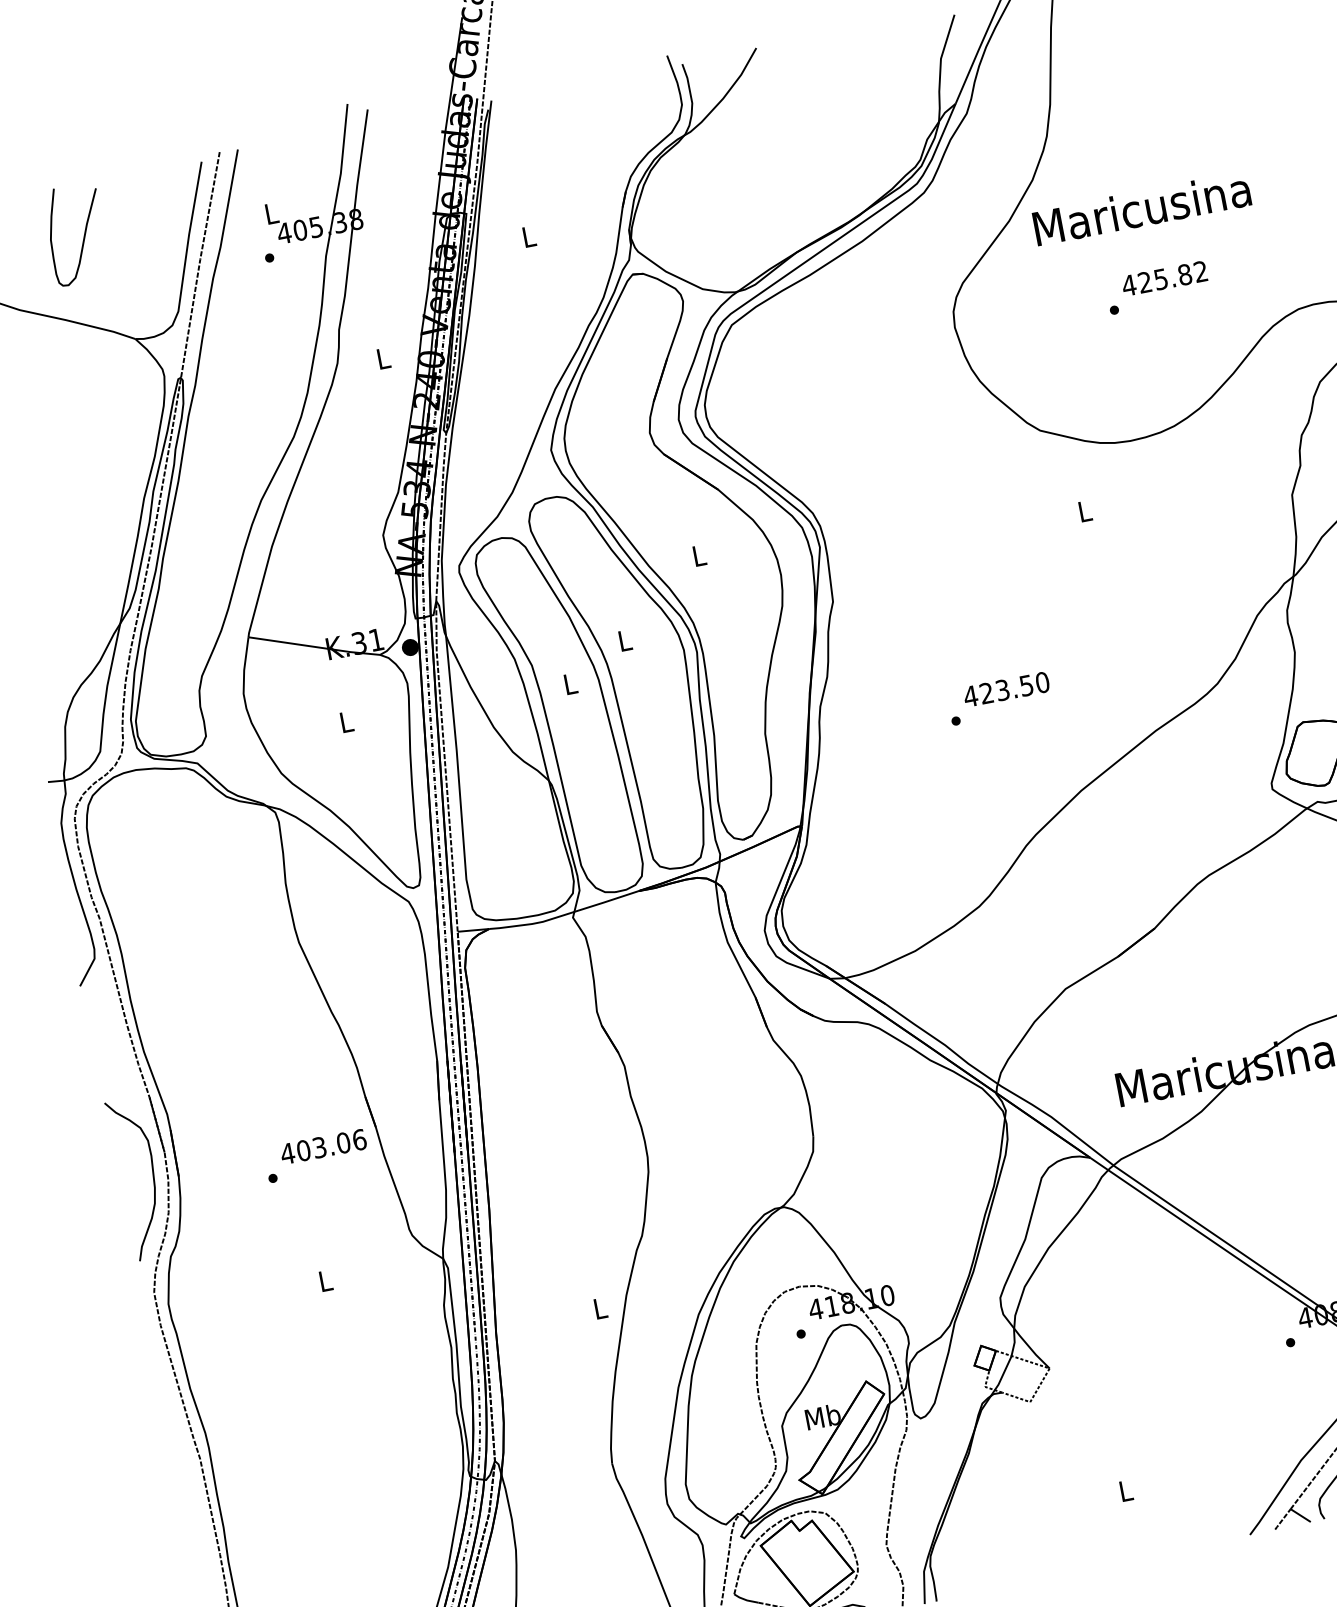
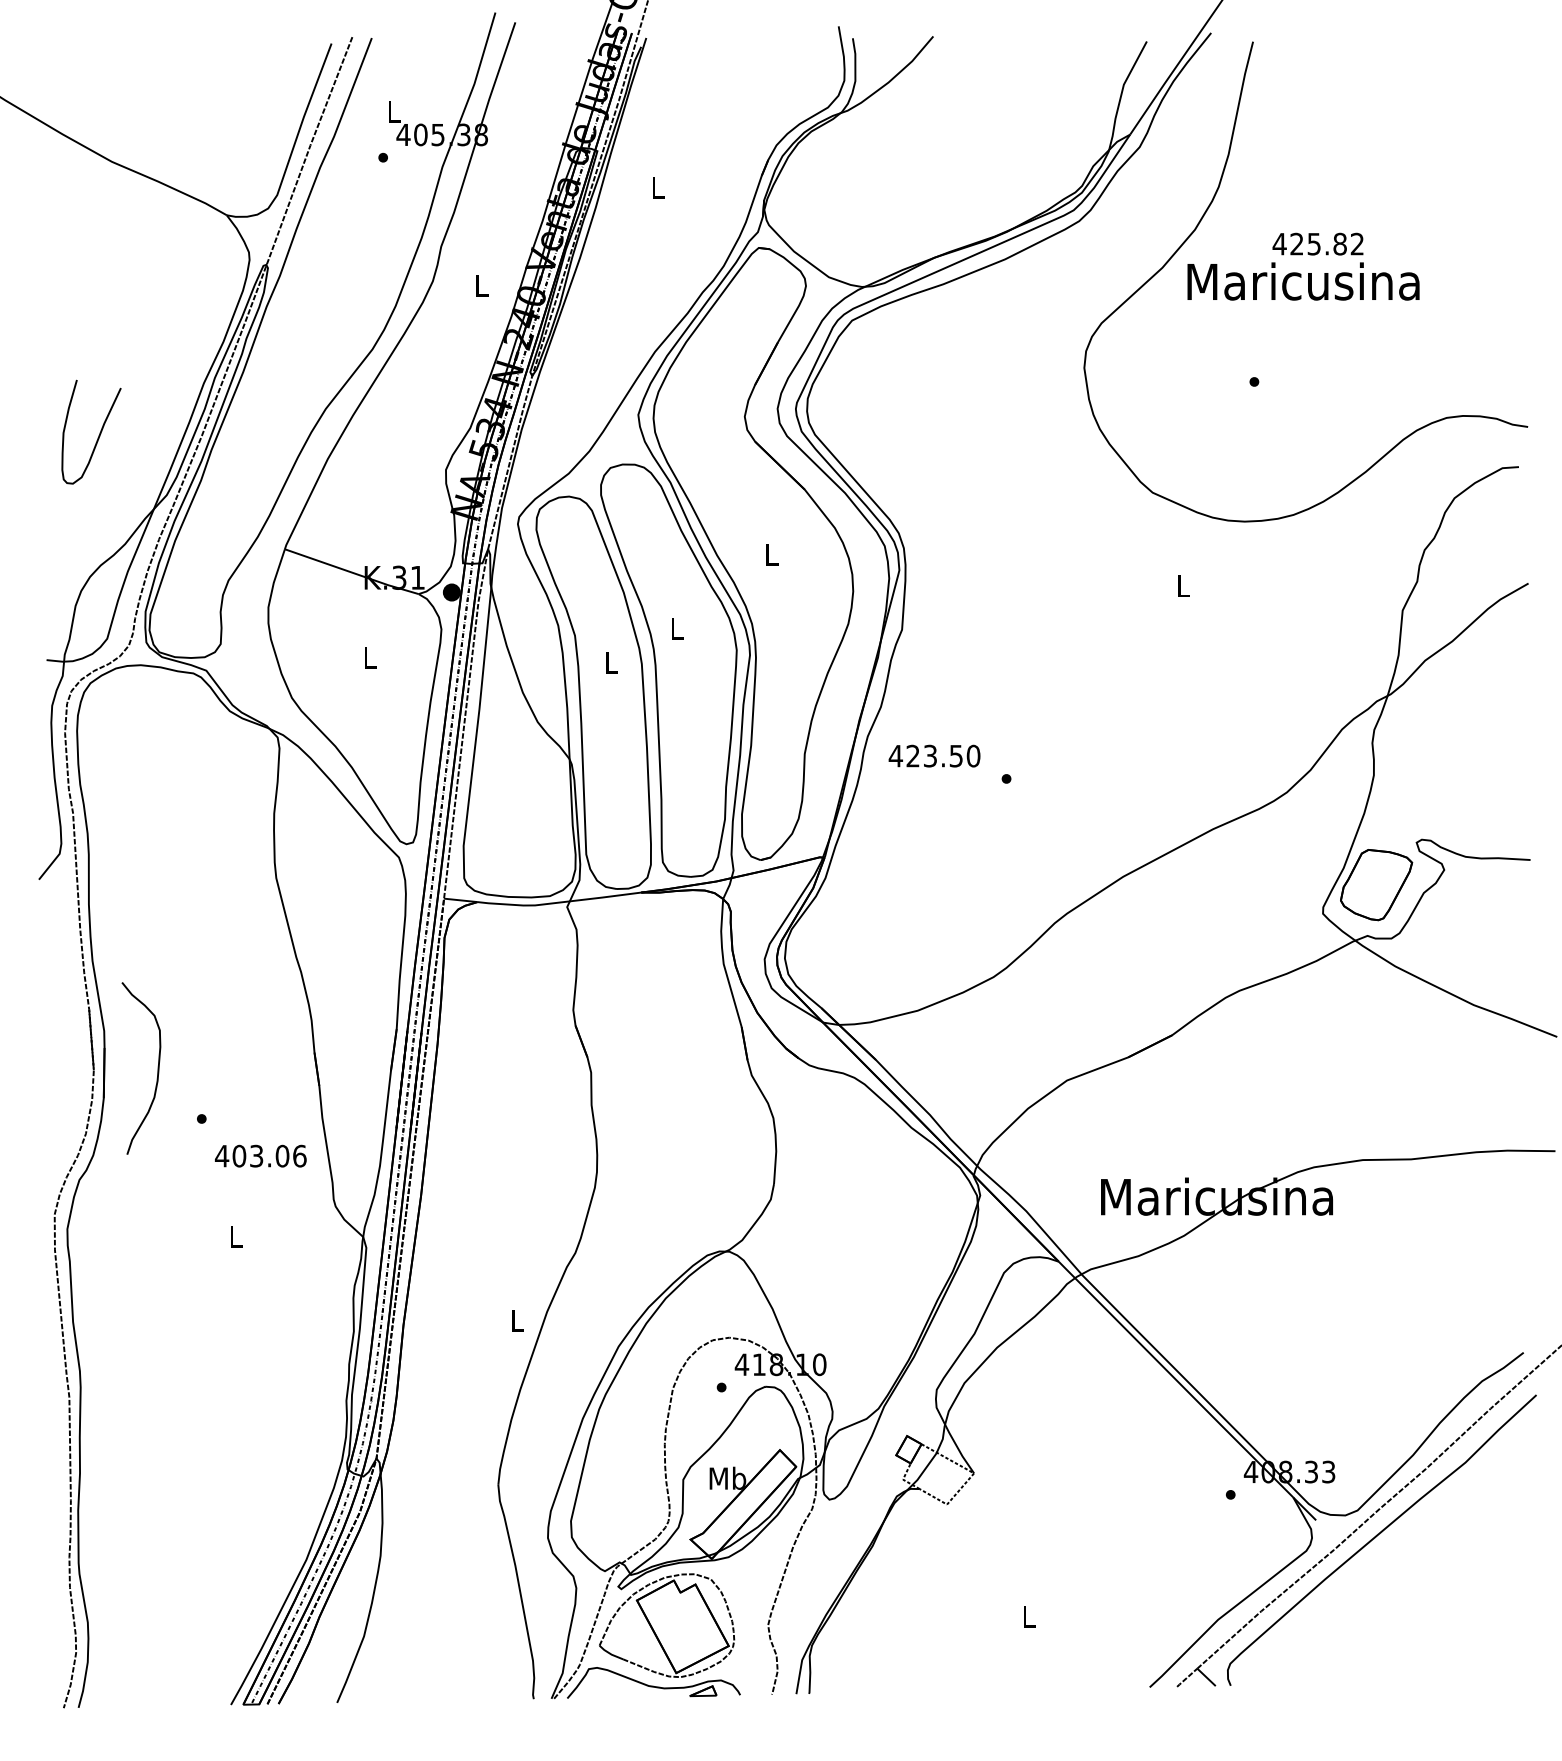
curve: (84, 233) -> (99, 432), moved
text: (1163, 278) -> (1317, 243), moved
text: (1006, 688) -> (934, 755), moved
text: (323, 1146) -> (260, 1155), moved
curve: (152, 1176) -> (157, 1068), moved

